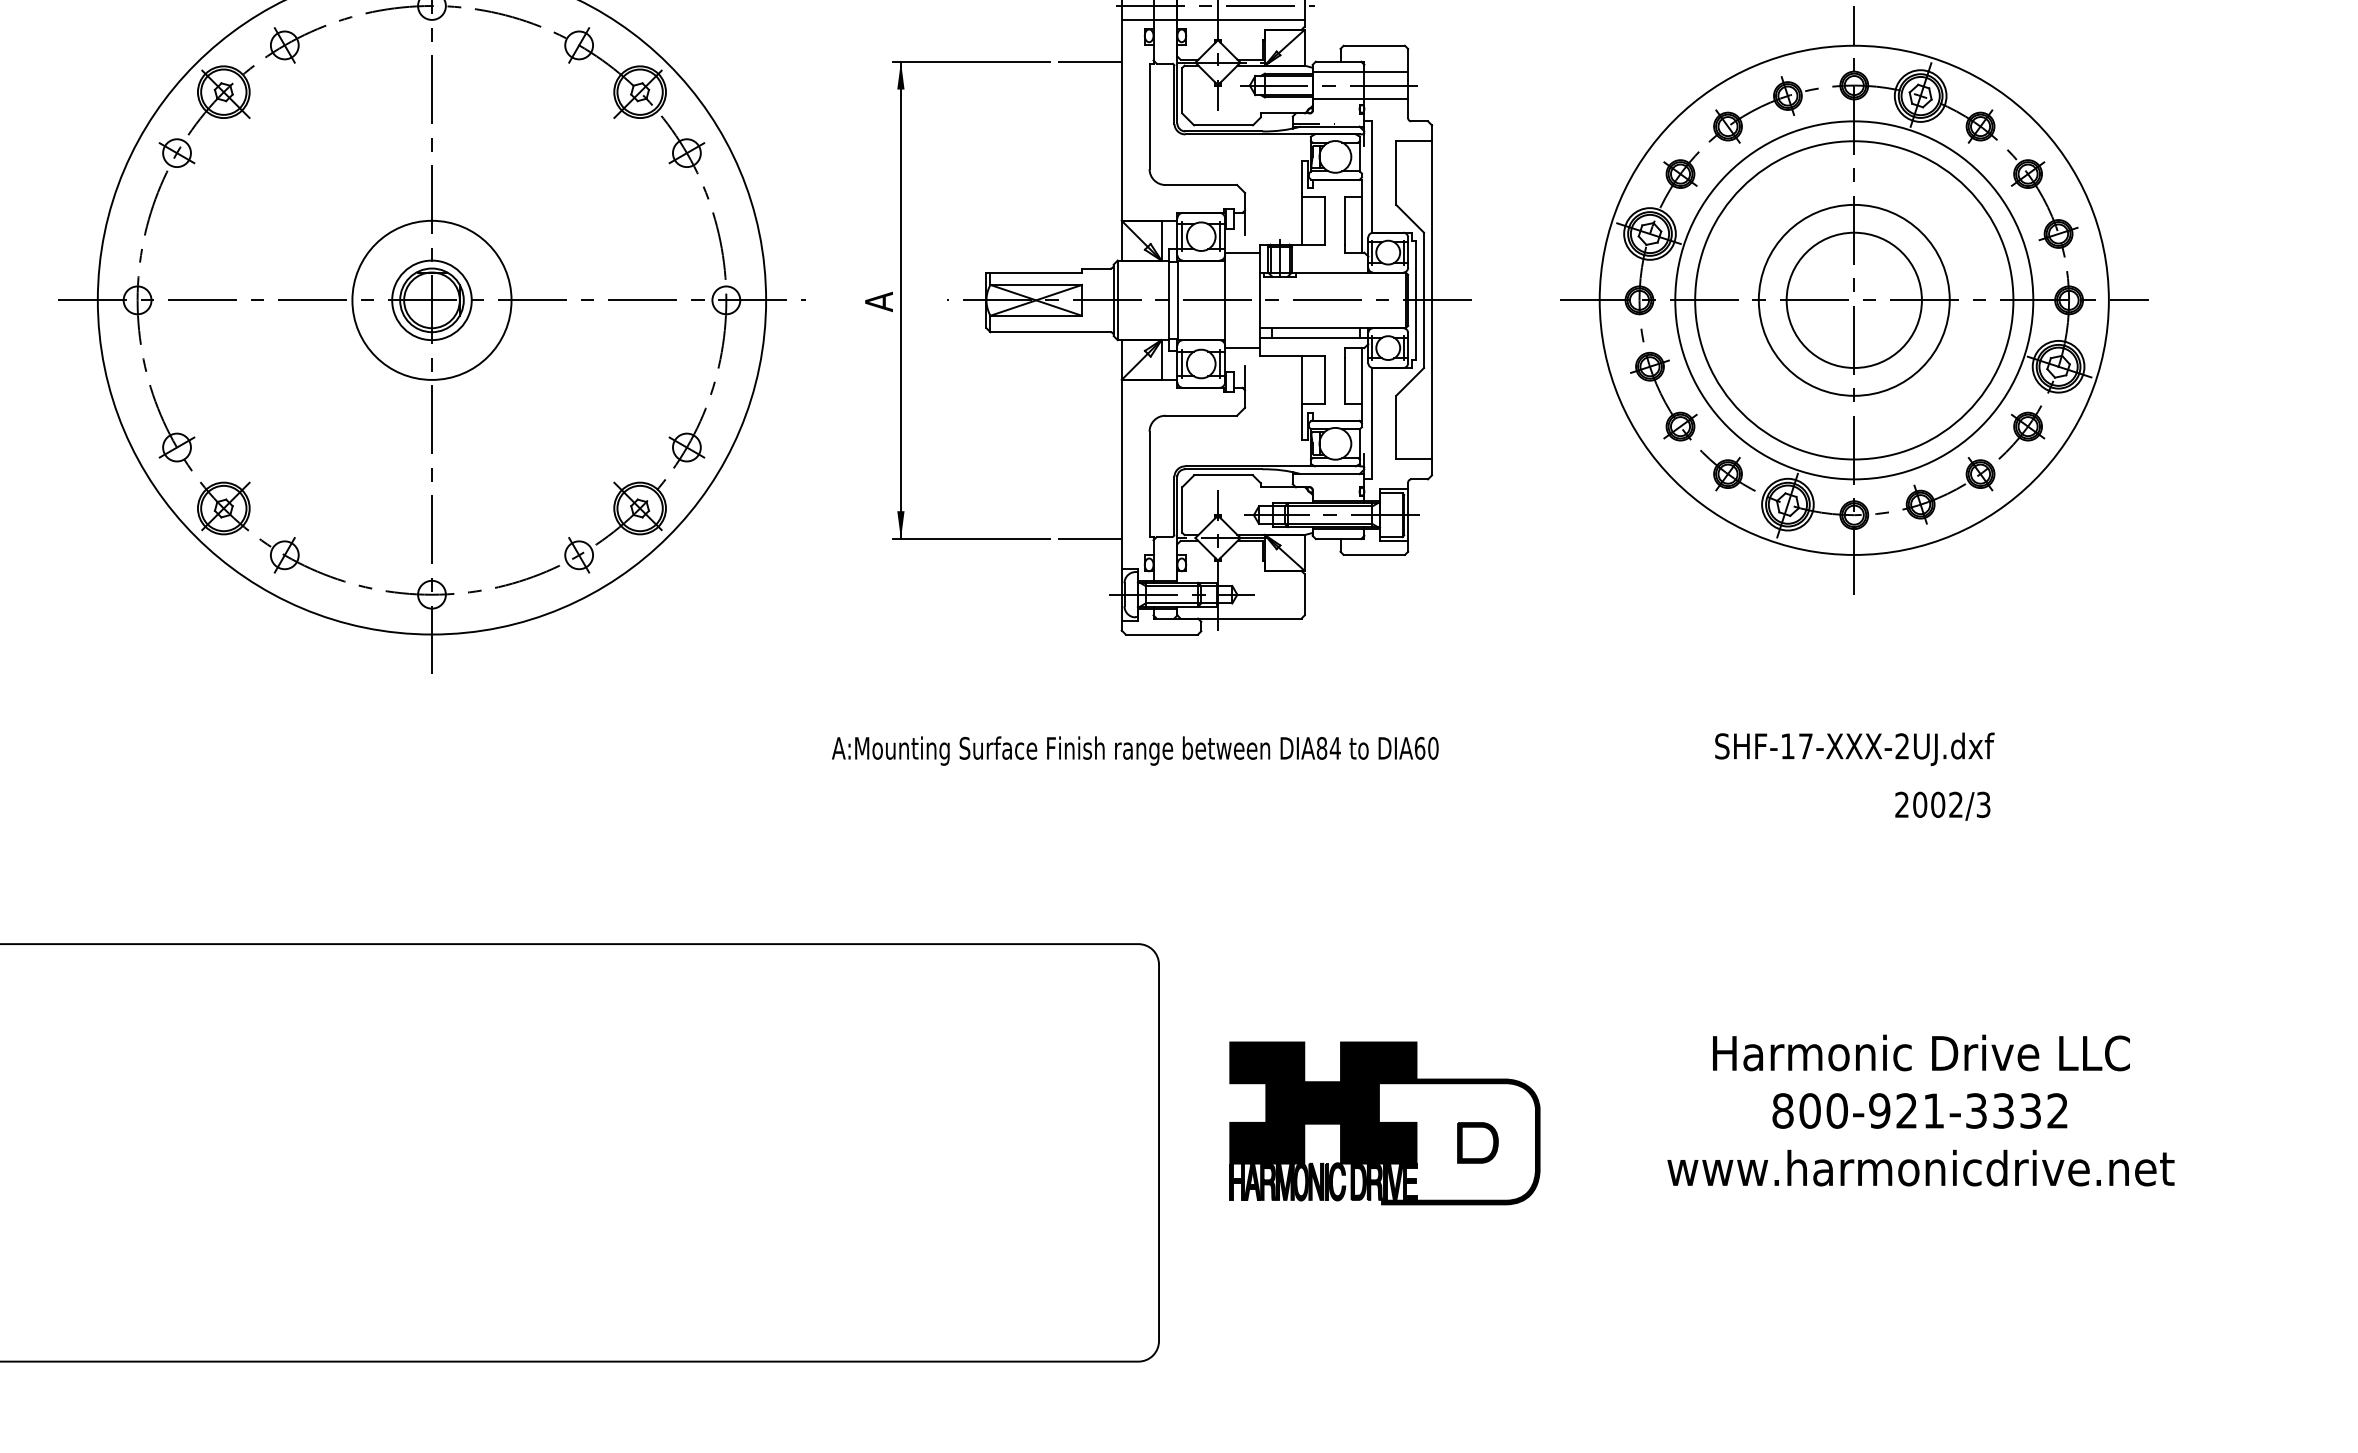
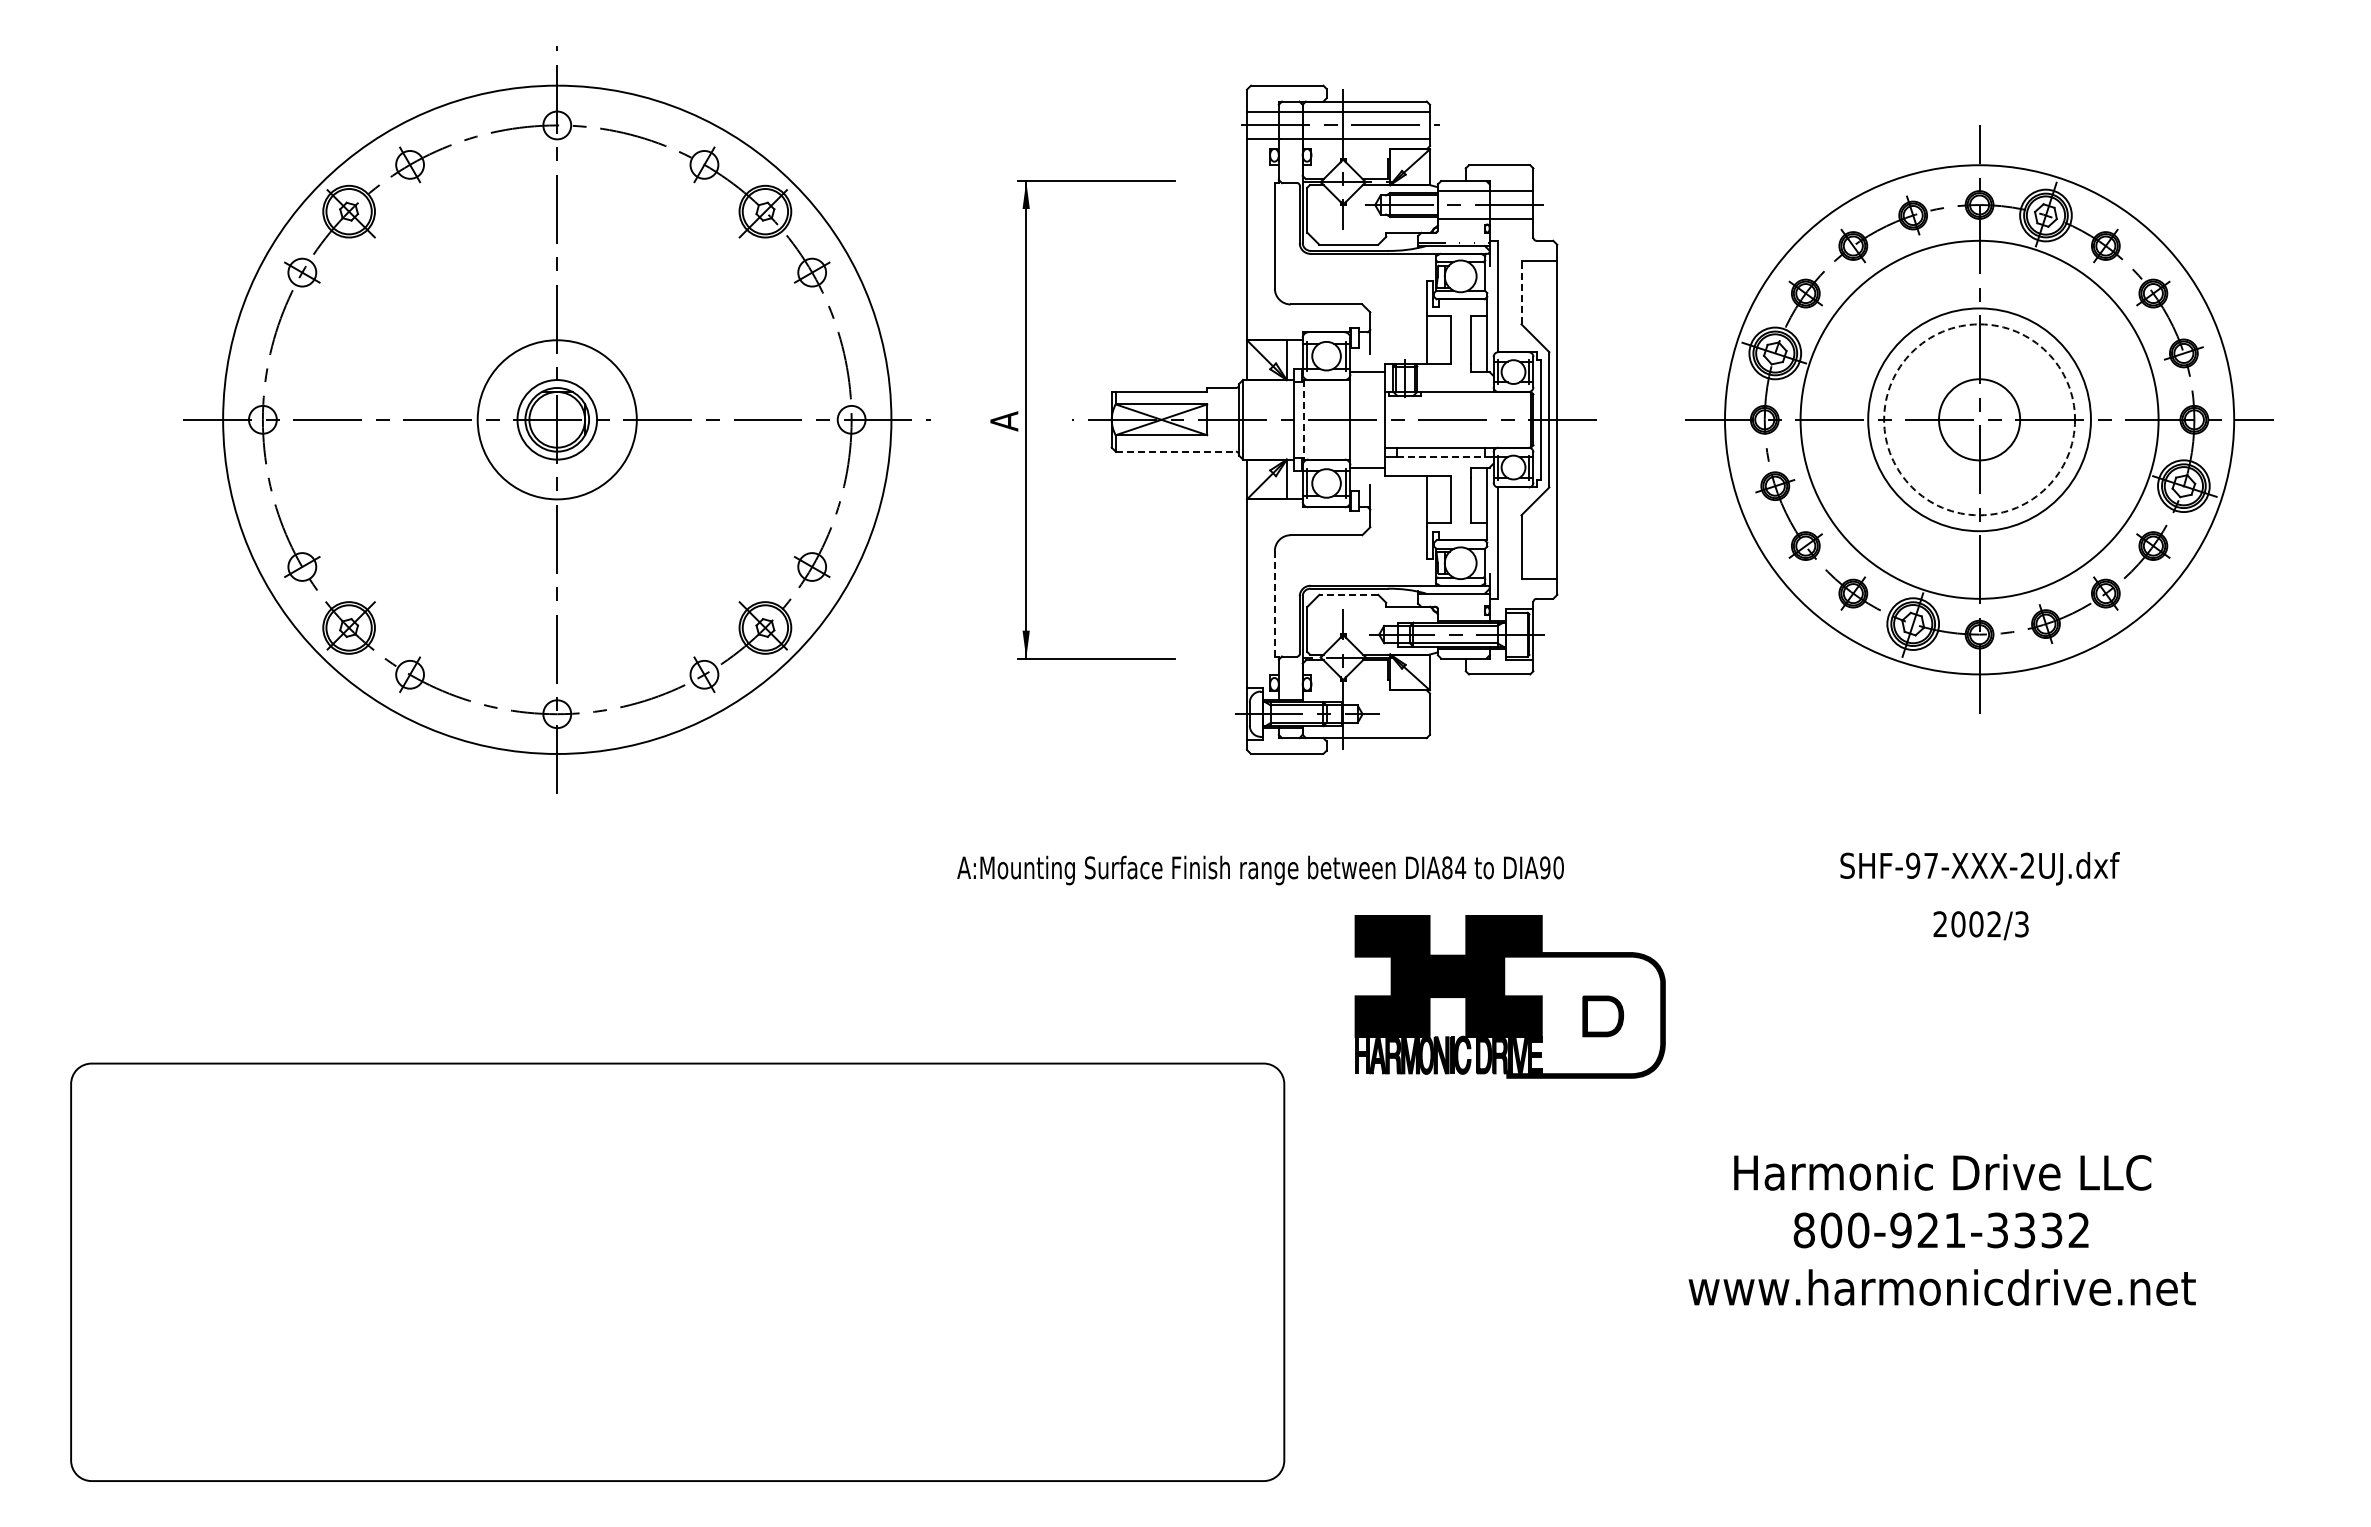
line: (1090, 62) -> (1215, 181), removed
line: (1396, 173) -> (1521, 292), solid -> dashed
line: (1178, 300) -> (1303, 419), solid -> dashed
circle: (1854, 300) -> (1979, 419), size x0.6
circle: (1854, 300) -> (1979, 419), size x0.7
circle: (1854, 300) -> (1979, 419), solid -> dashed
line: (1051, 332) -> (1176, 451), solid -> dashed
line: (1316, 338) -> (1441, 457), solid -> dashed
line: (1223, 475) -> (1348, 594), solid -> dashed
line: (1149, 484) -> (1274, 603), solid -> dashed
line: (1090, 539) -> (1215, 658), removed
text: (1788, 746) -> (1913, 865), SHF-17-XXX-2UJ.dxf -> SHF-97-XXX-2UJ.dxf
text: (1420, 748) -> (1545, 867), DIA60 -> DIA90
text: (1942, 806) -> (1980, 925), moved
part: (1920, 1110) -> (1941, 1229), moved
part: (1384, 1123) -> (1509, 996), moved

